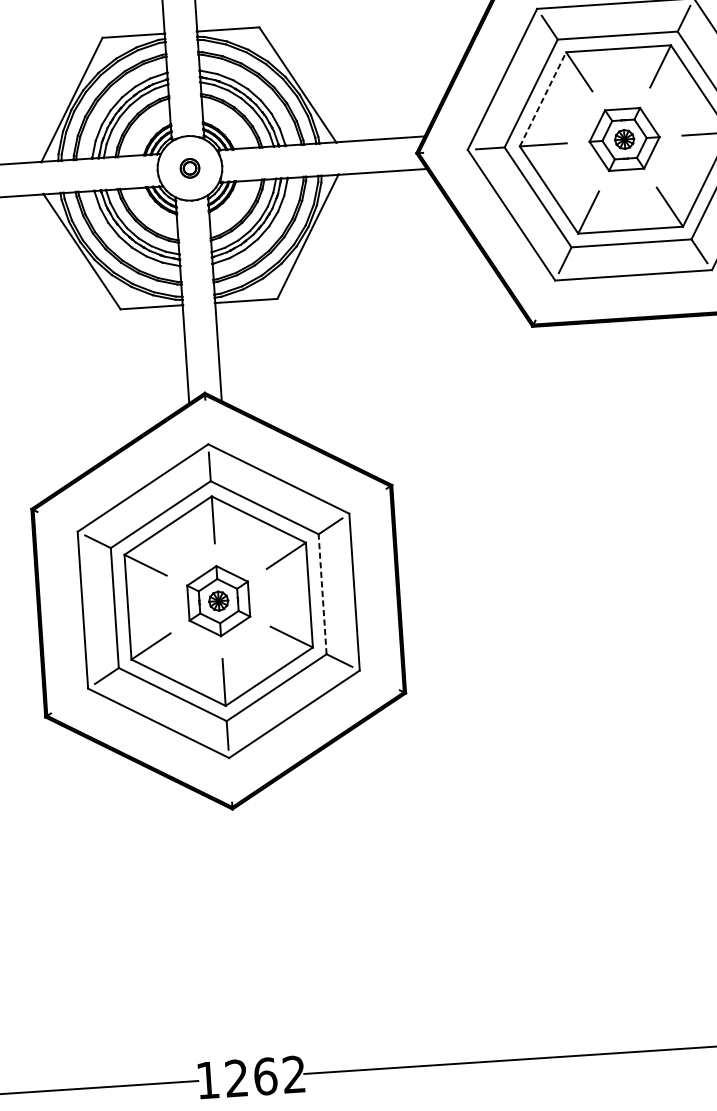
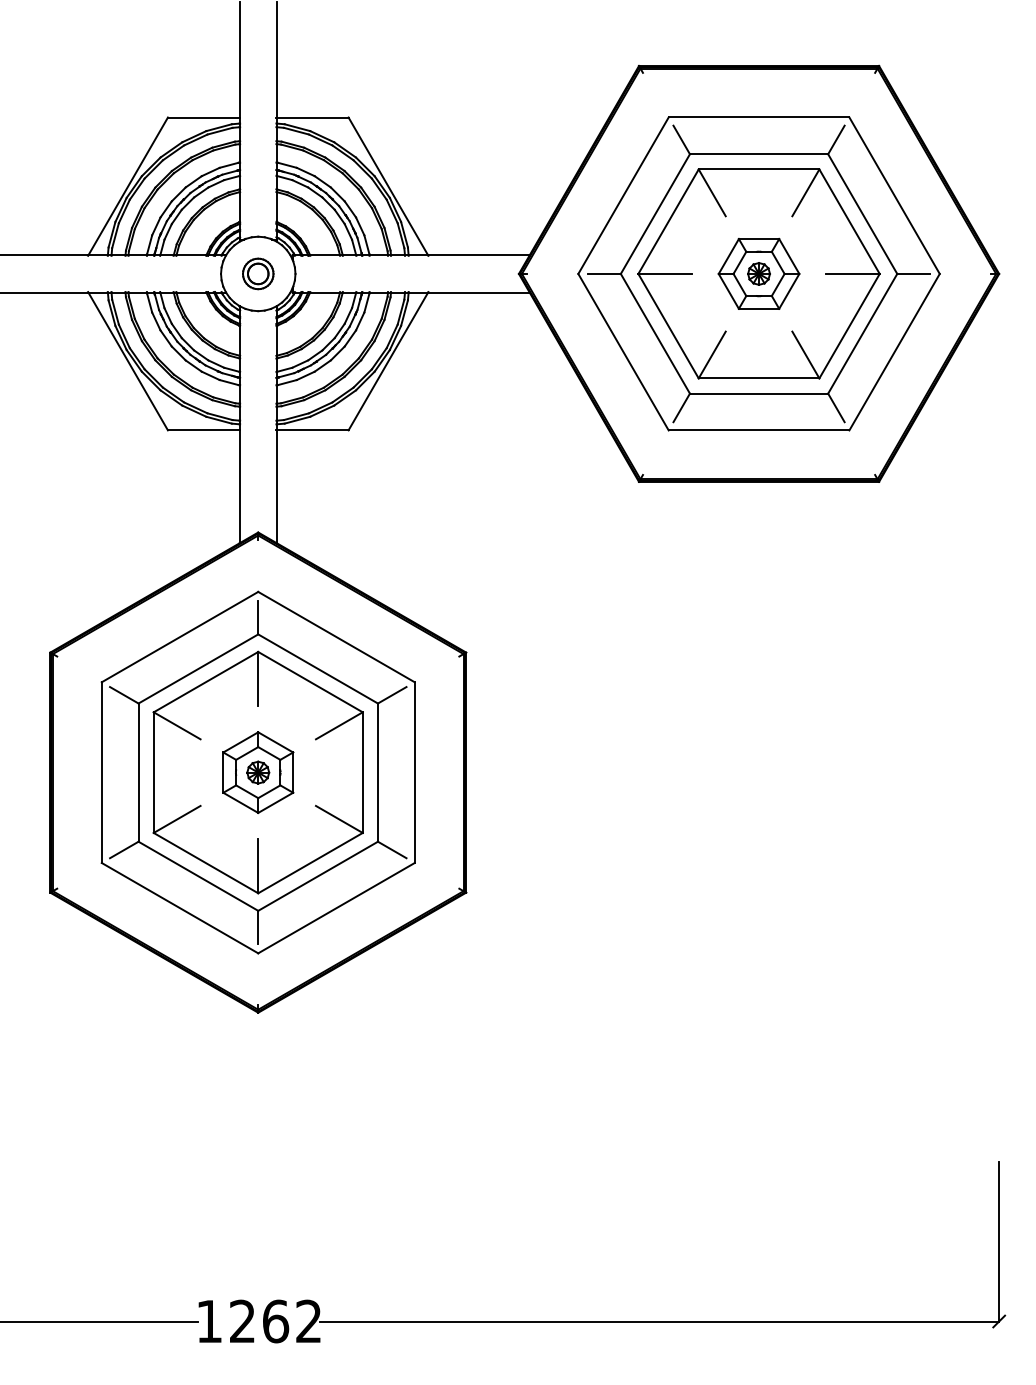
line: (542, 99) -> (668, 221), dashed -> solid
part: (190, 167) -> (258, 273), size x1.43
line: (322, 594) -> (377, 772), dashed -> solid

